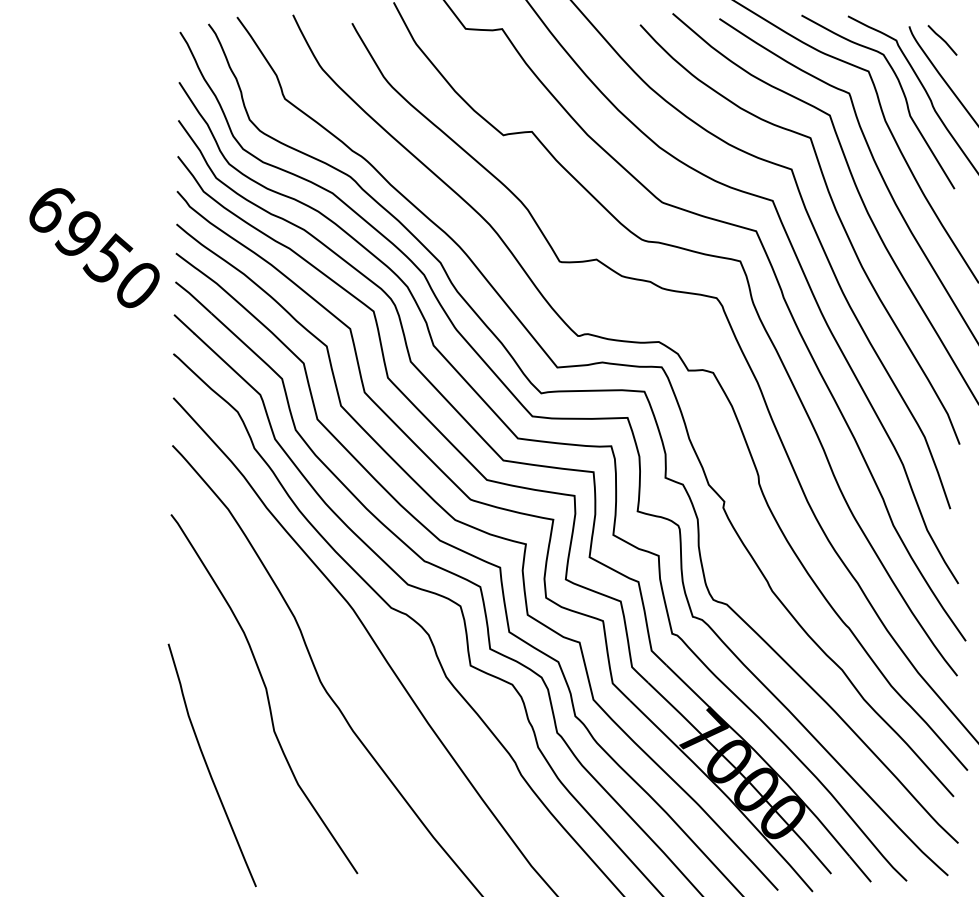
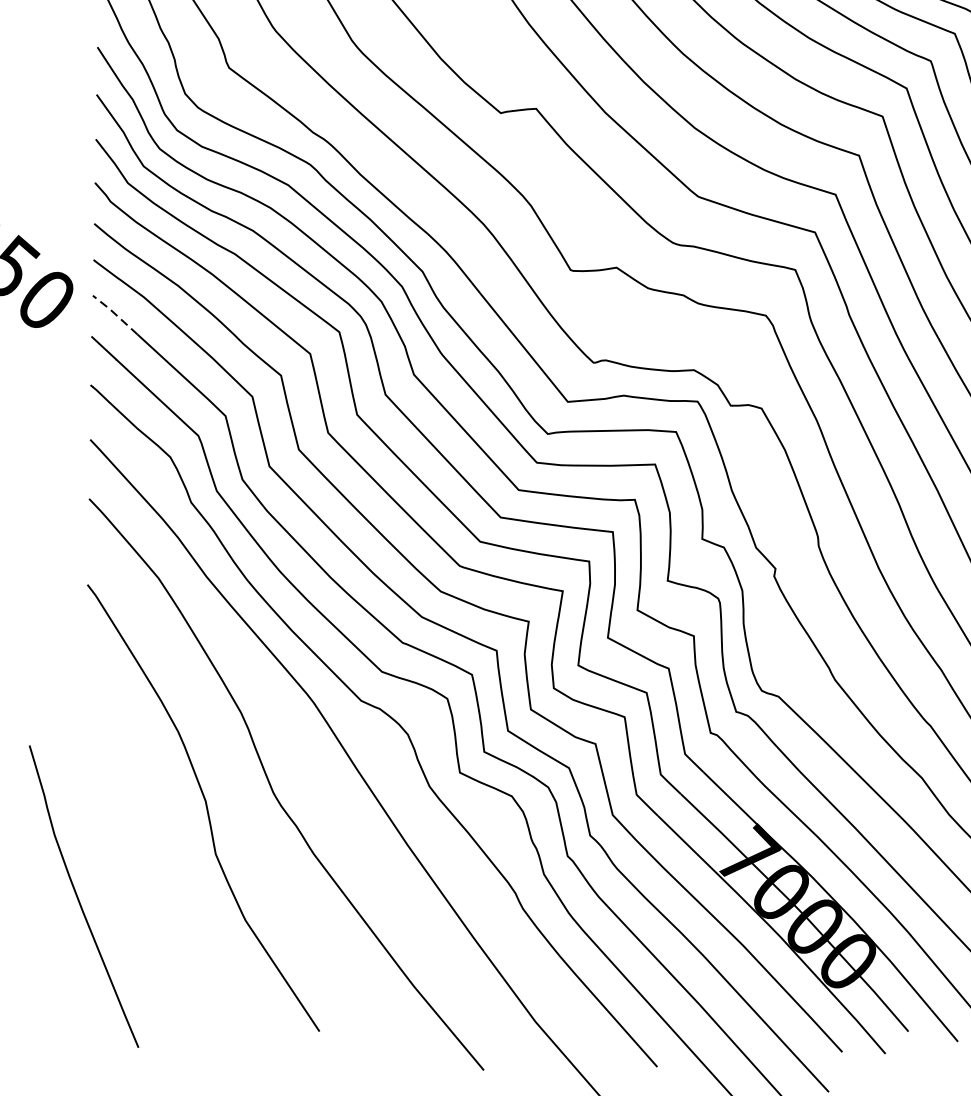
line: (193, 296) -> (115, 313), solid -> dashed
curve: (208, 766) -> (79, 898), moved

